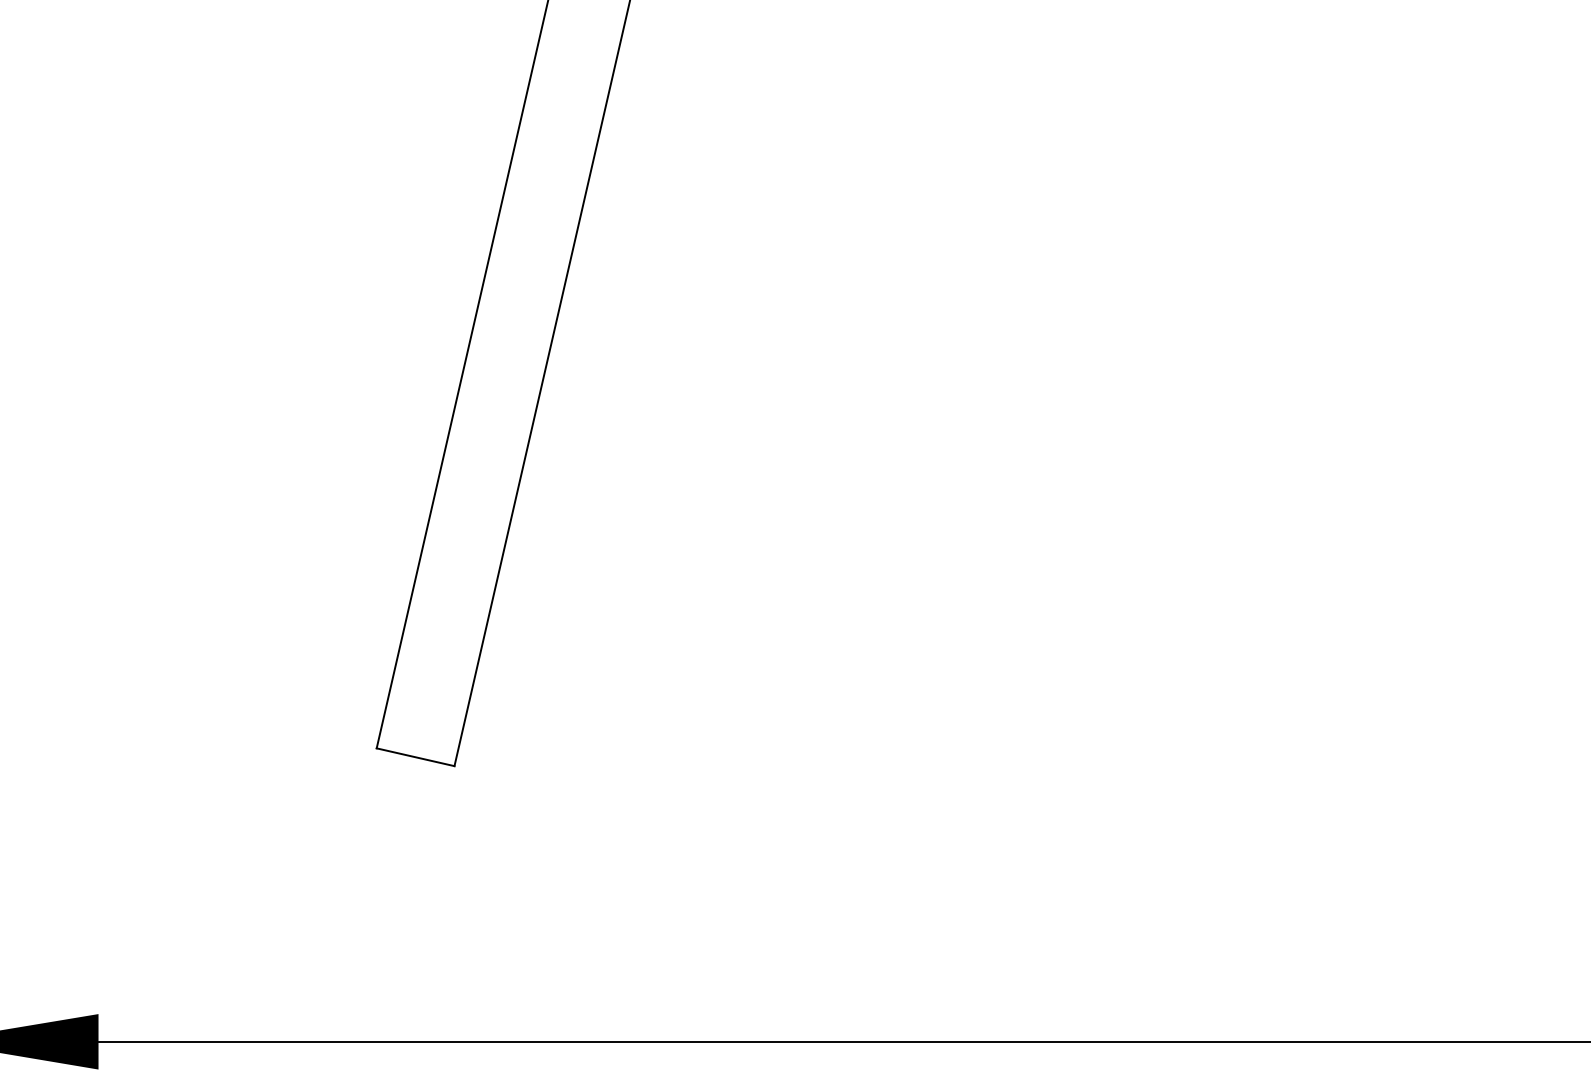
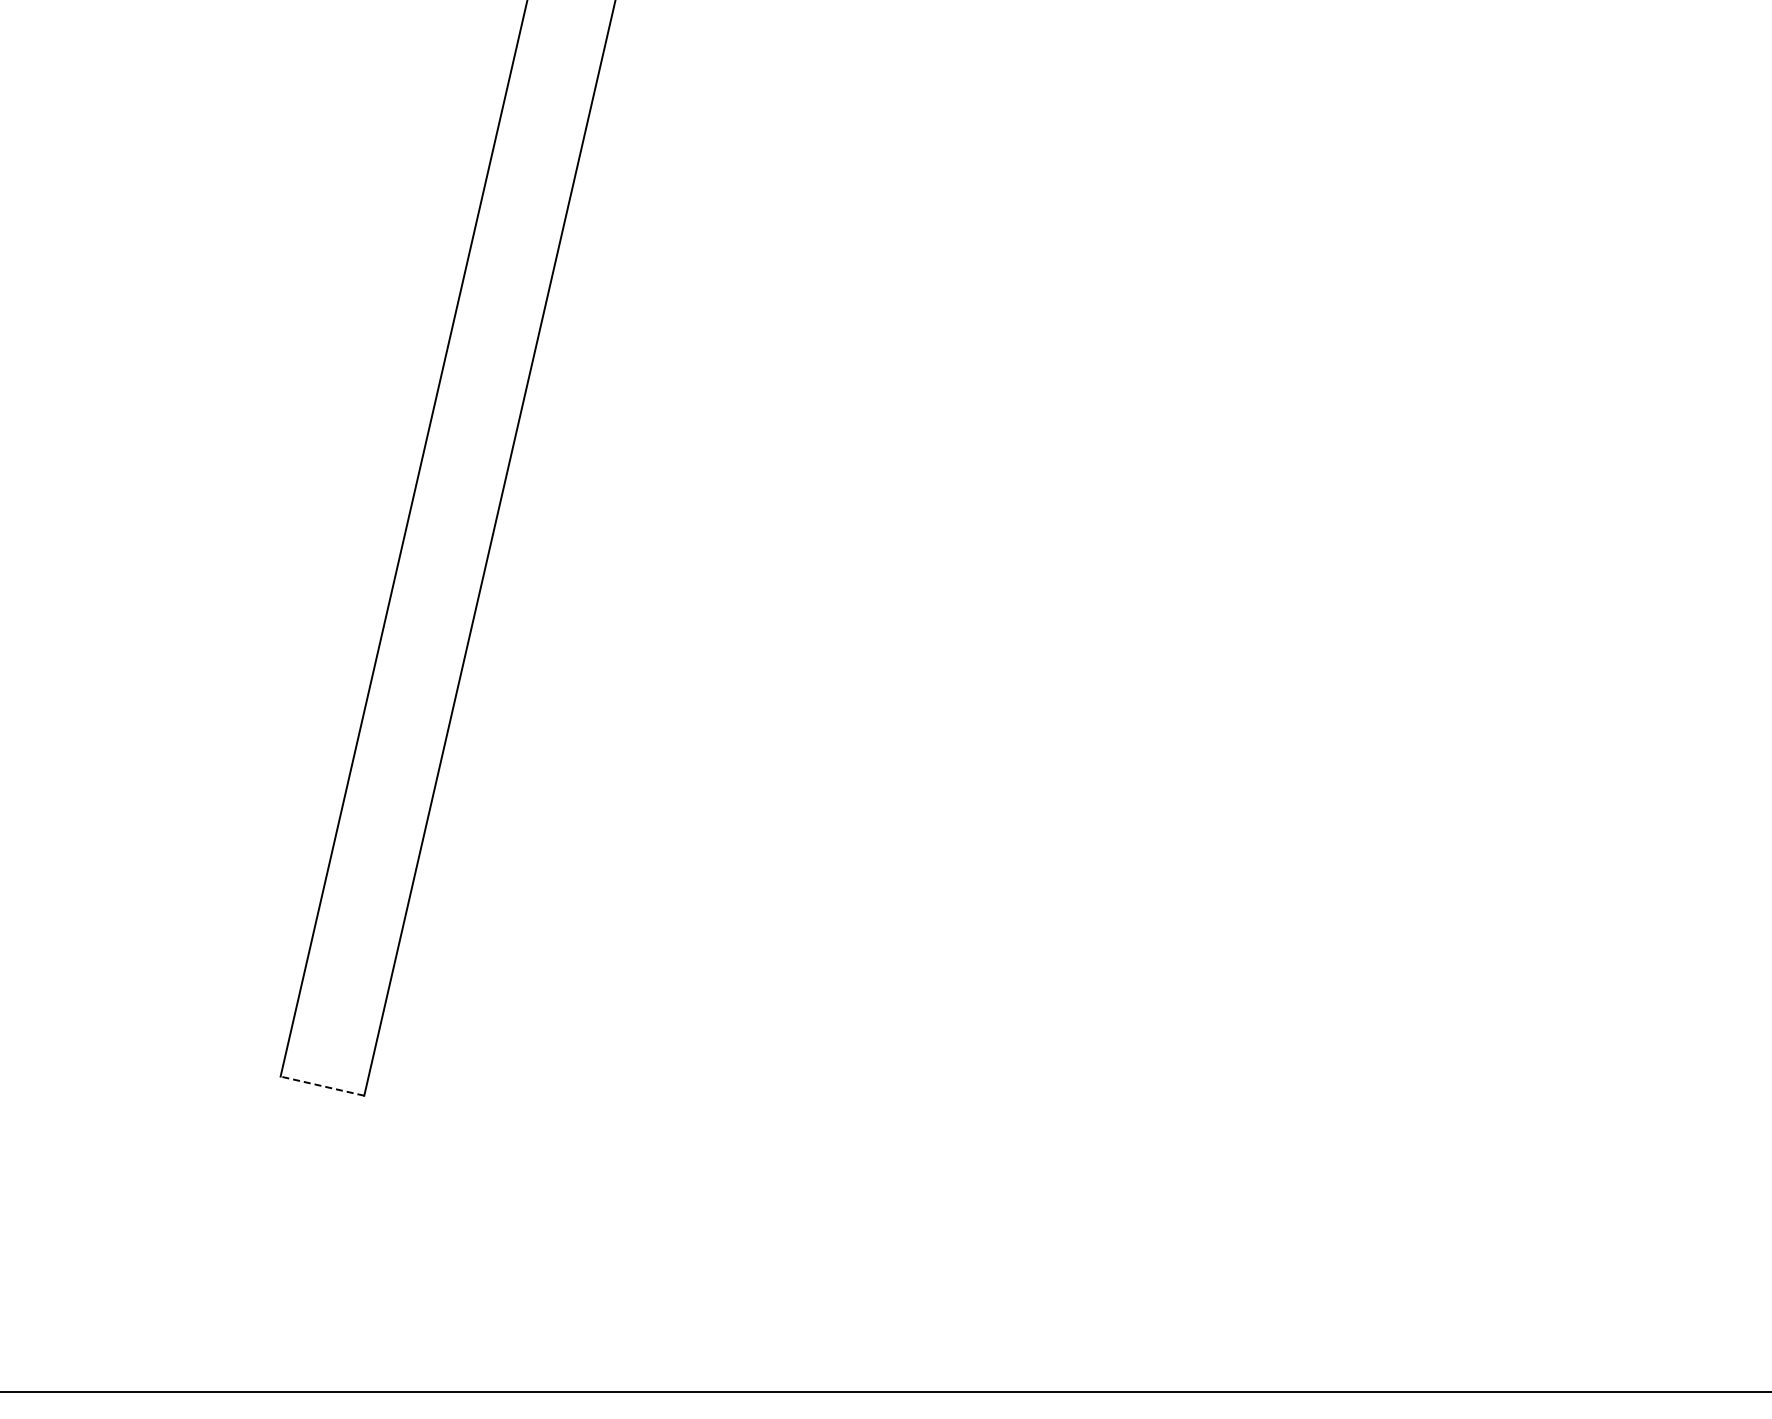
line: (415, 757) -> (322, 1086), solid -> dashed

